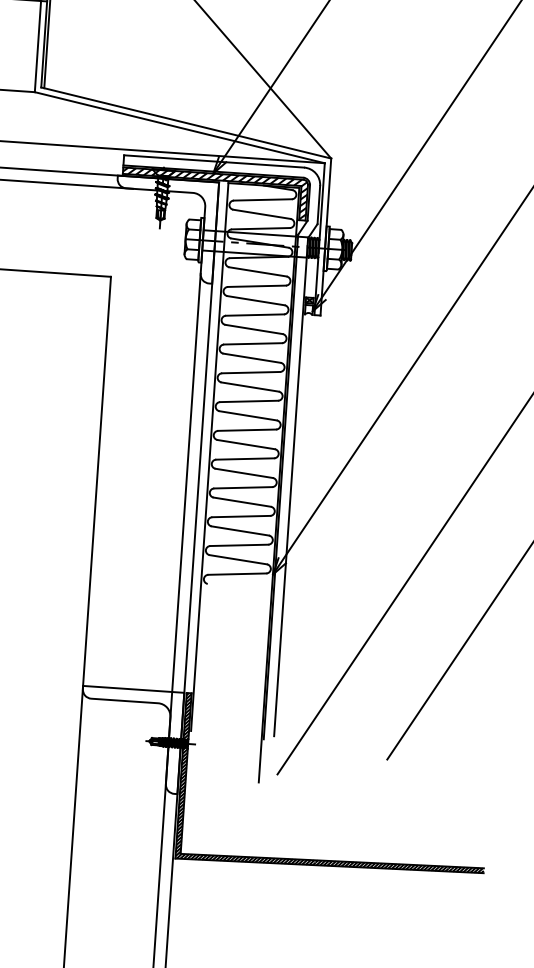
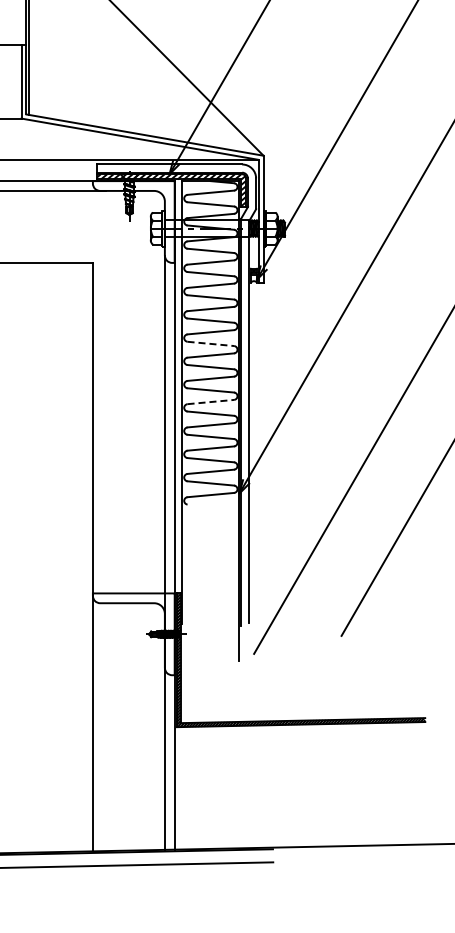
line: (250, 386) -> (211, 343), solid -> dashed
line: (245, 459) -> (211, 402), solid -> dashed

